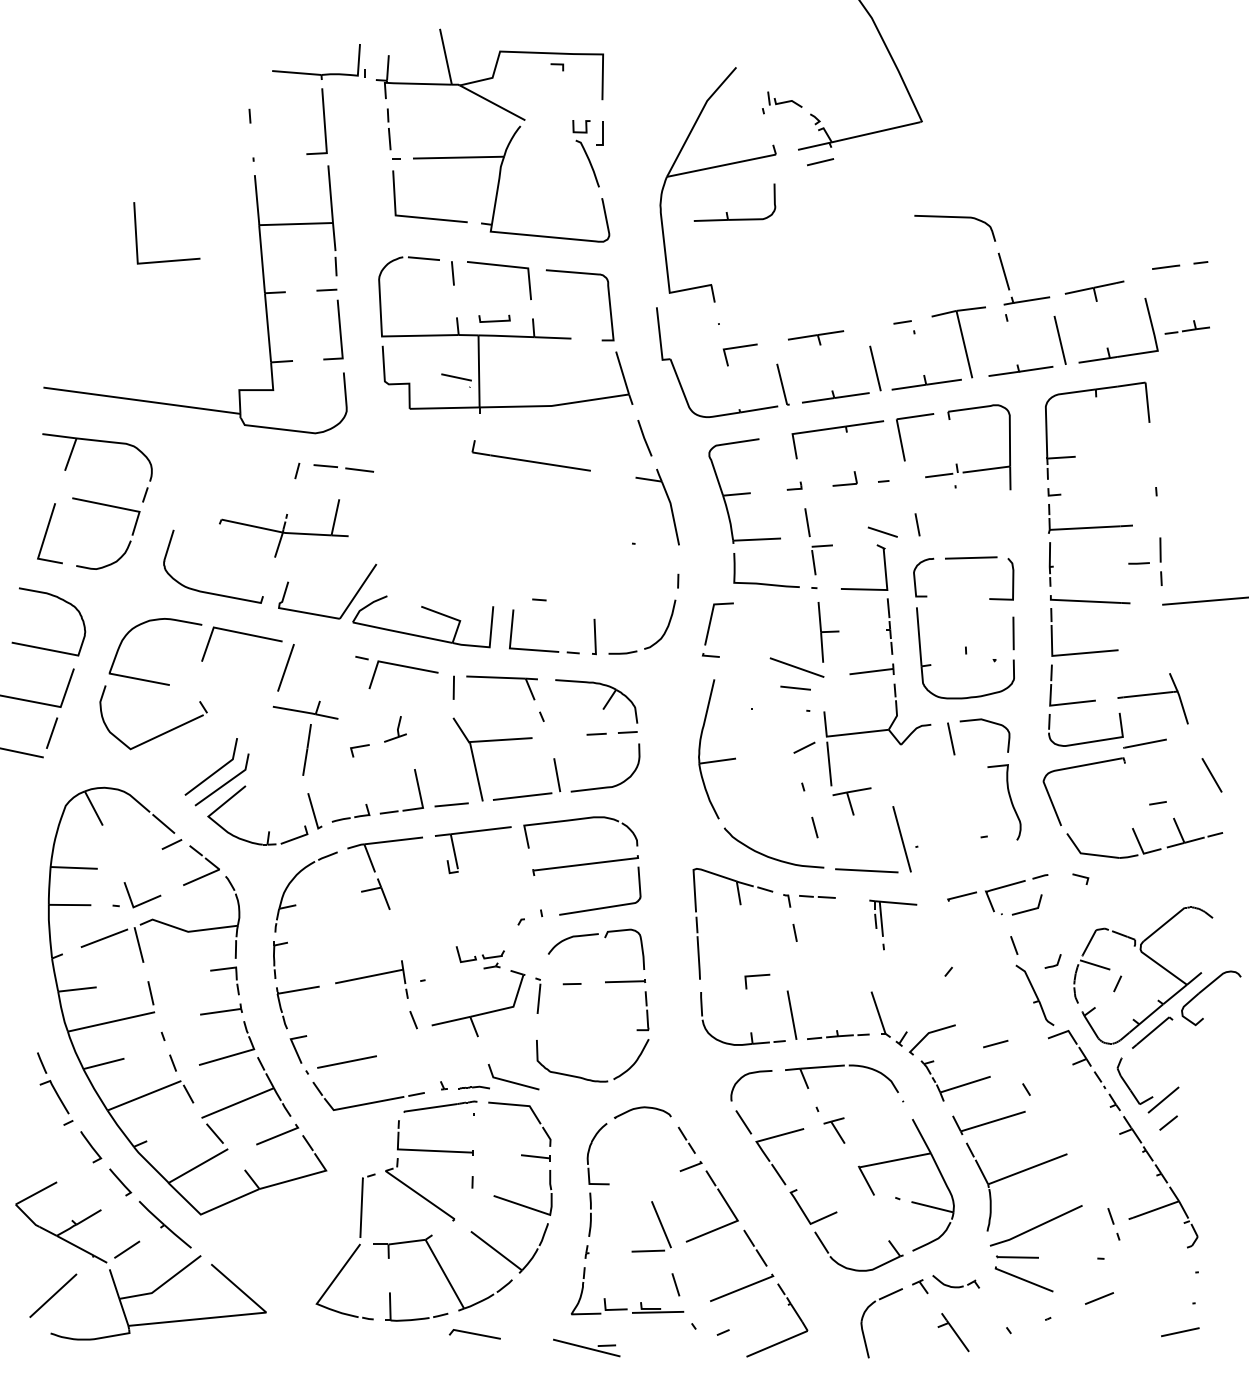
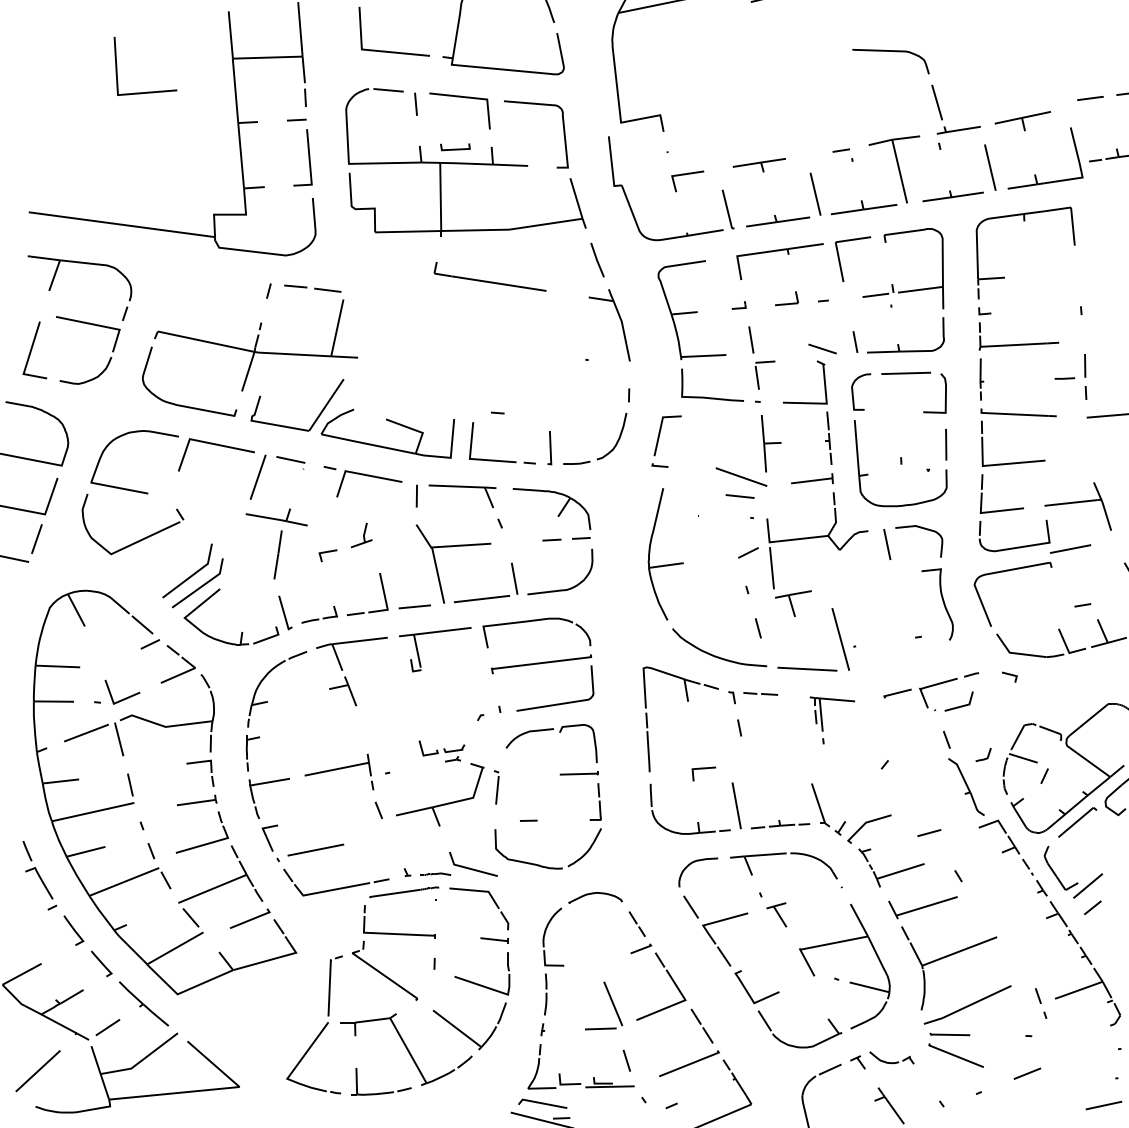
part: (727, 212) -> (898, 344), moved
part: (456, 380) -> (290, 462), moved
part: (283, 528) -> (255, 345), size x1.67
line: (571, 984) -> (528, 821), moved
line: (474, 1334) -> (542, 1103), moved

